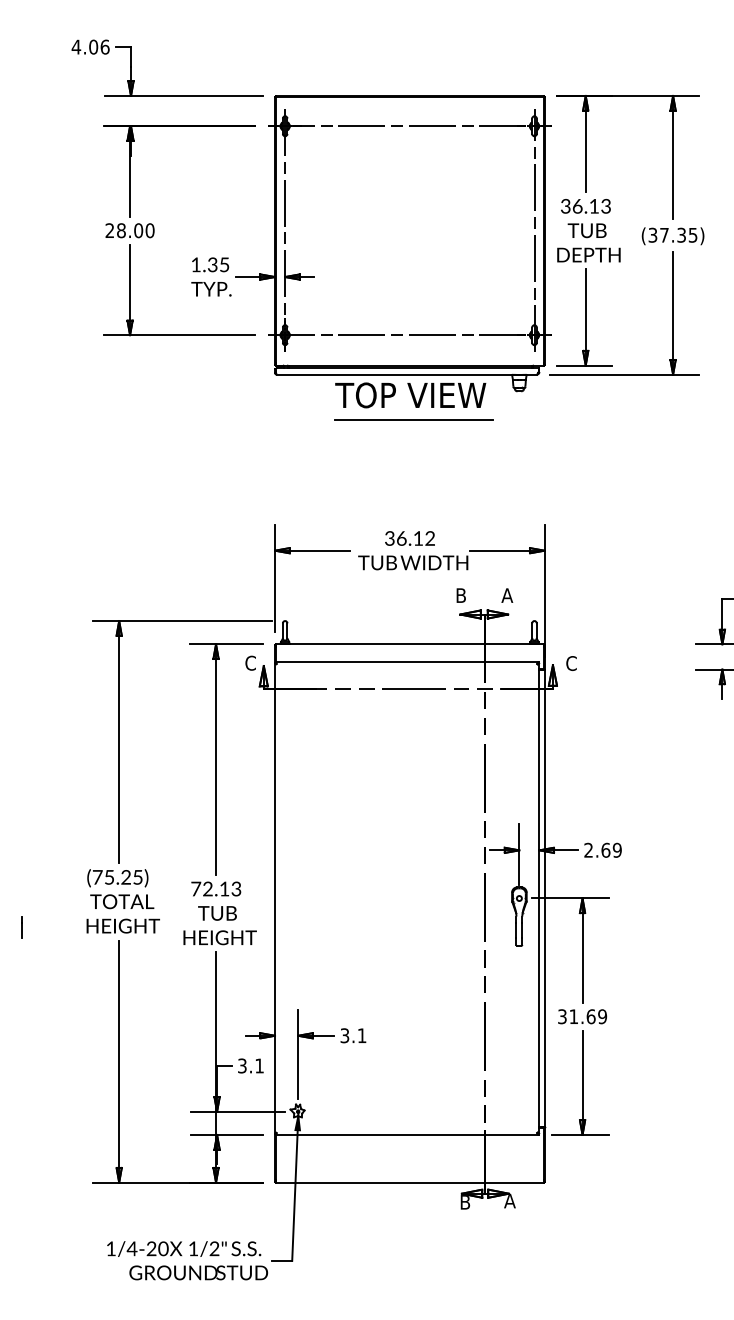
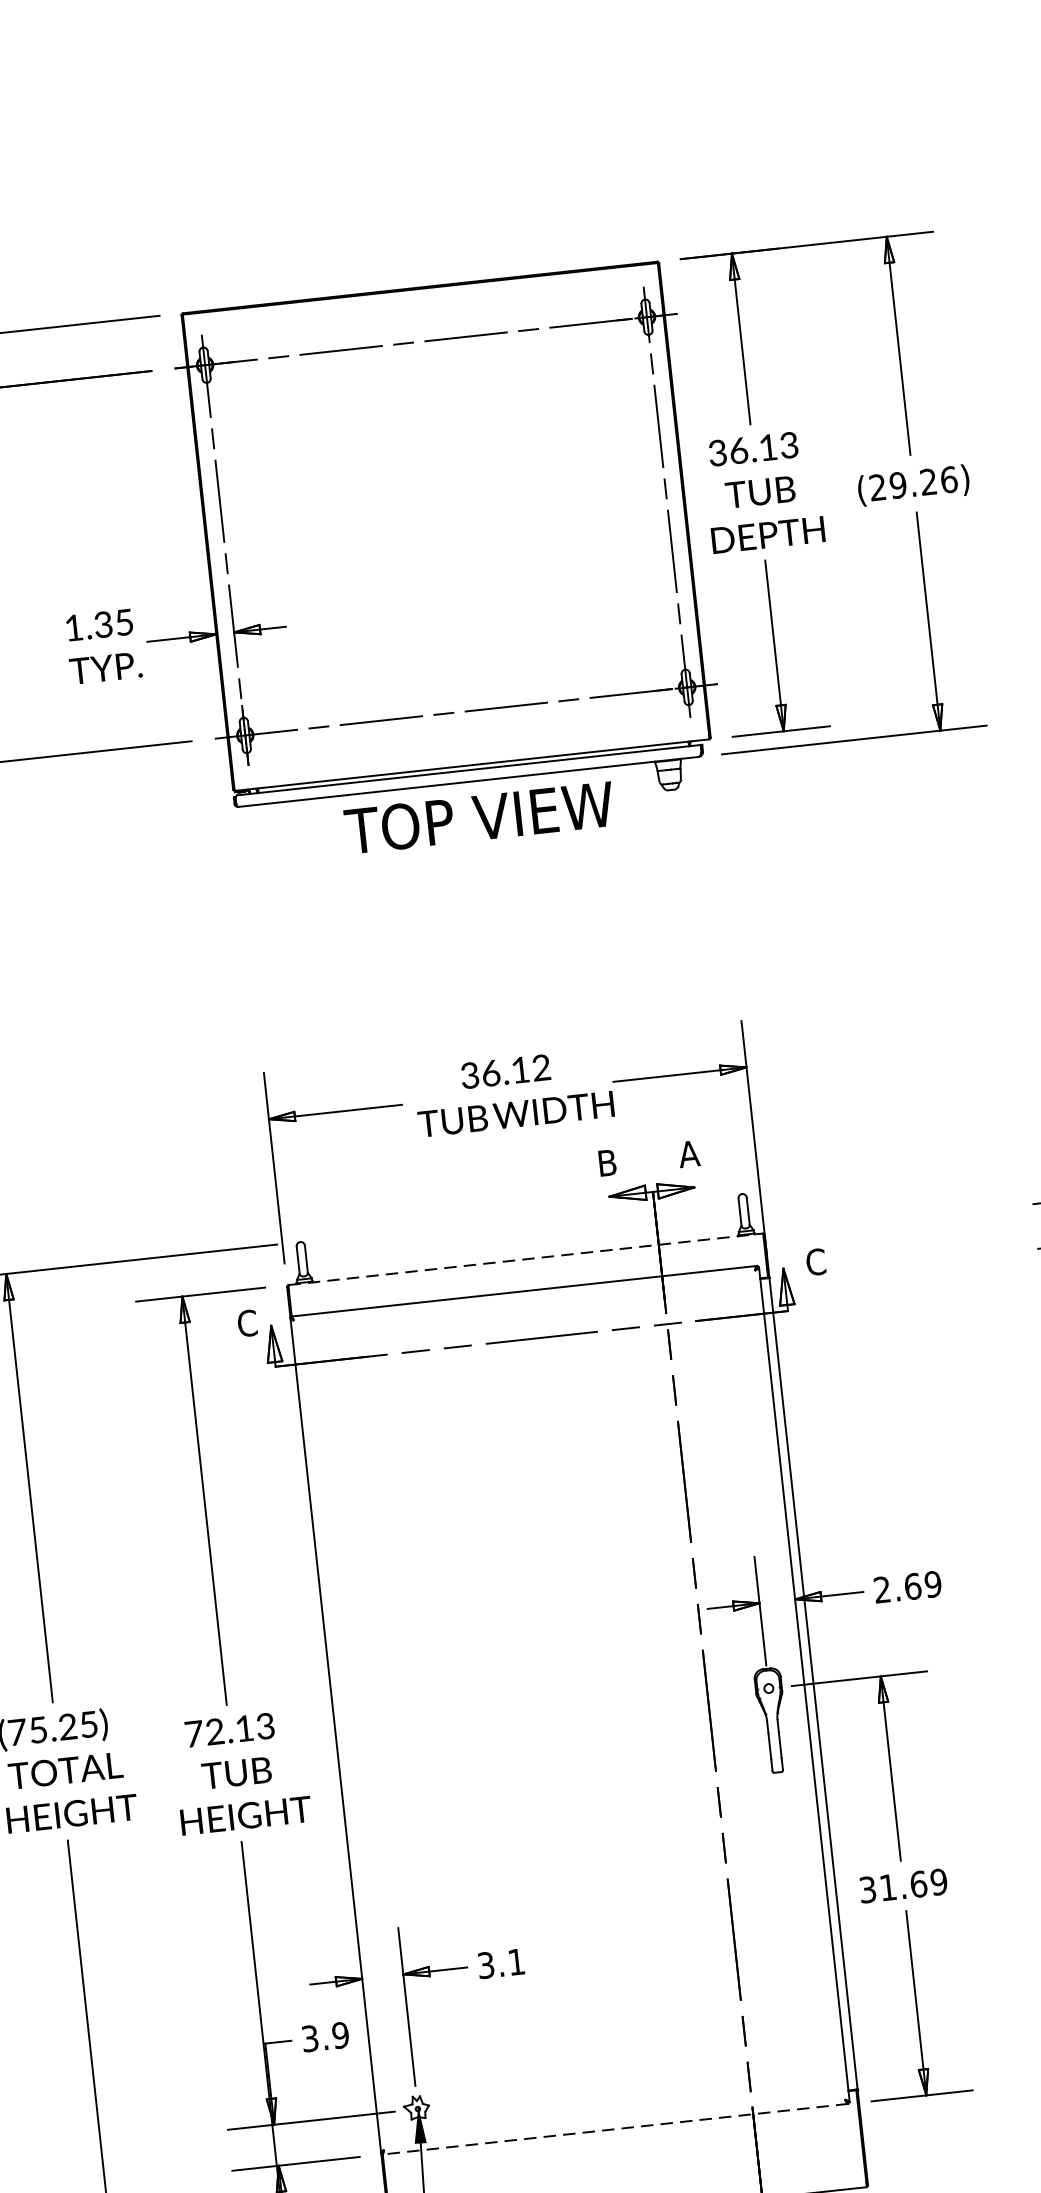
text: (672, 234) -> (912, 482), (37.35) -> (29.26)
line: (414, 420) -> (490, 861), removed
line: (409, 644) -> (525, 1259), solid -> dashed
text: (259, 1065) -> (340, 2034), 3.1 -> 3.9
line: (406, 1134) -> (614, 2128), solid -> dashed

